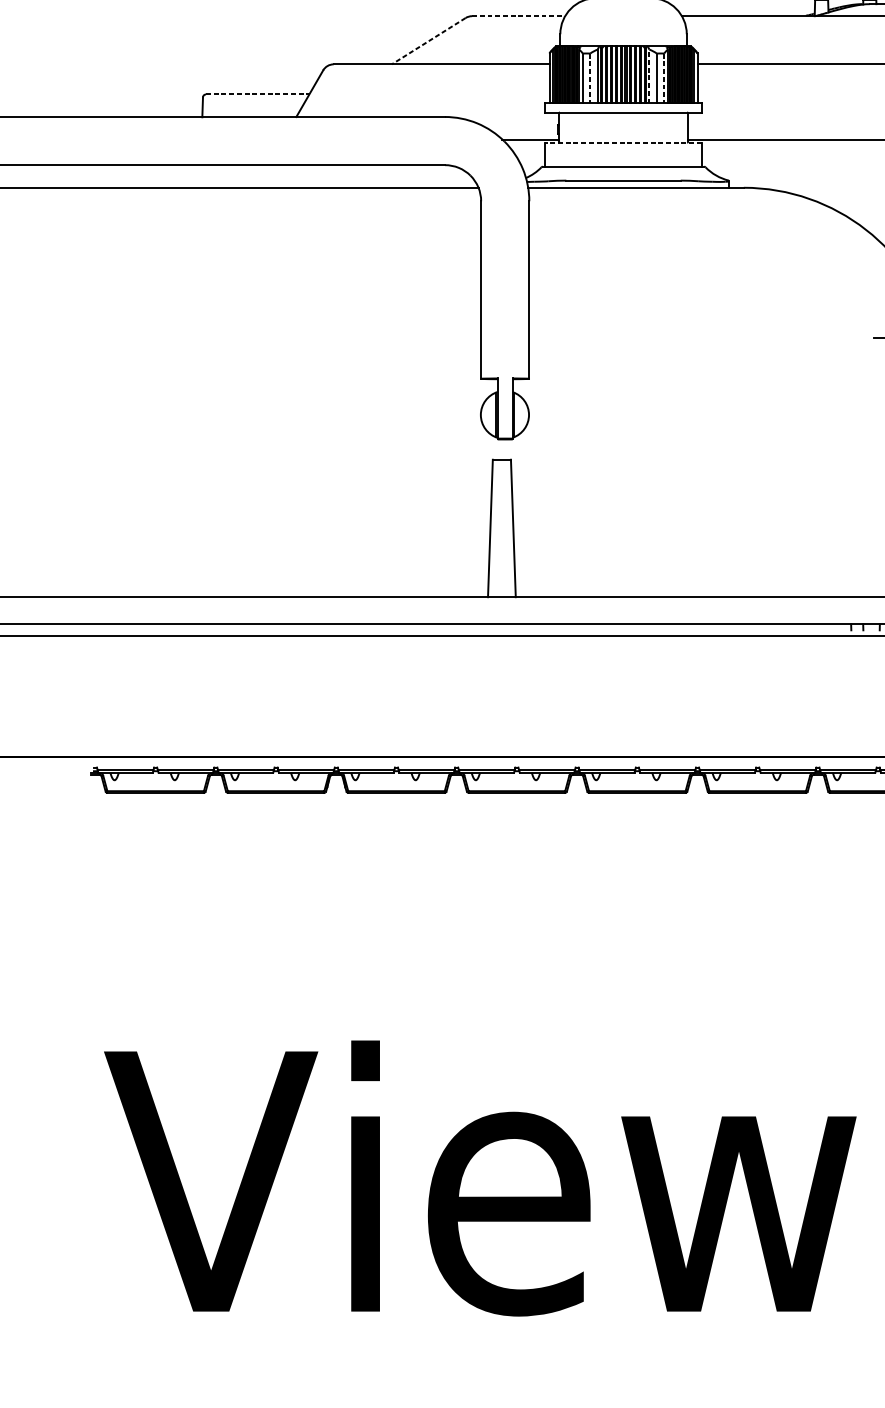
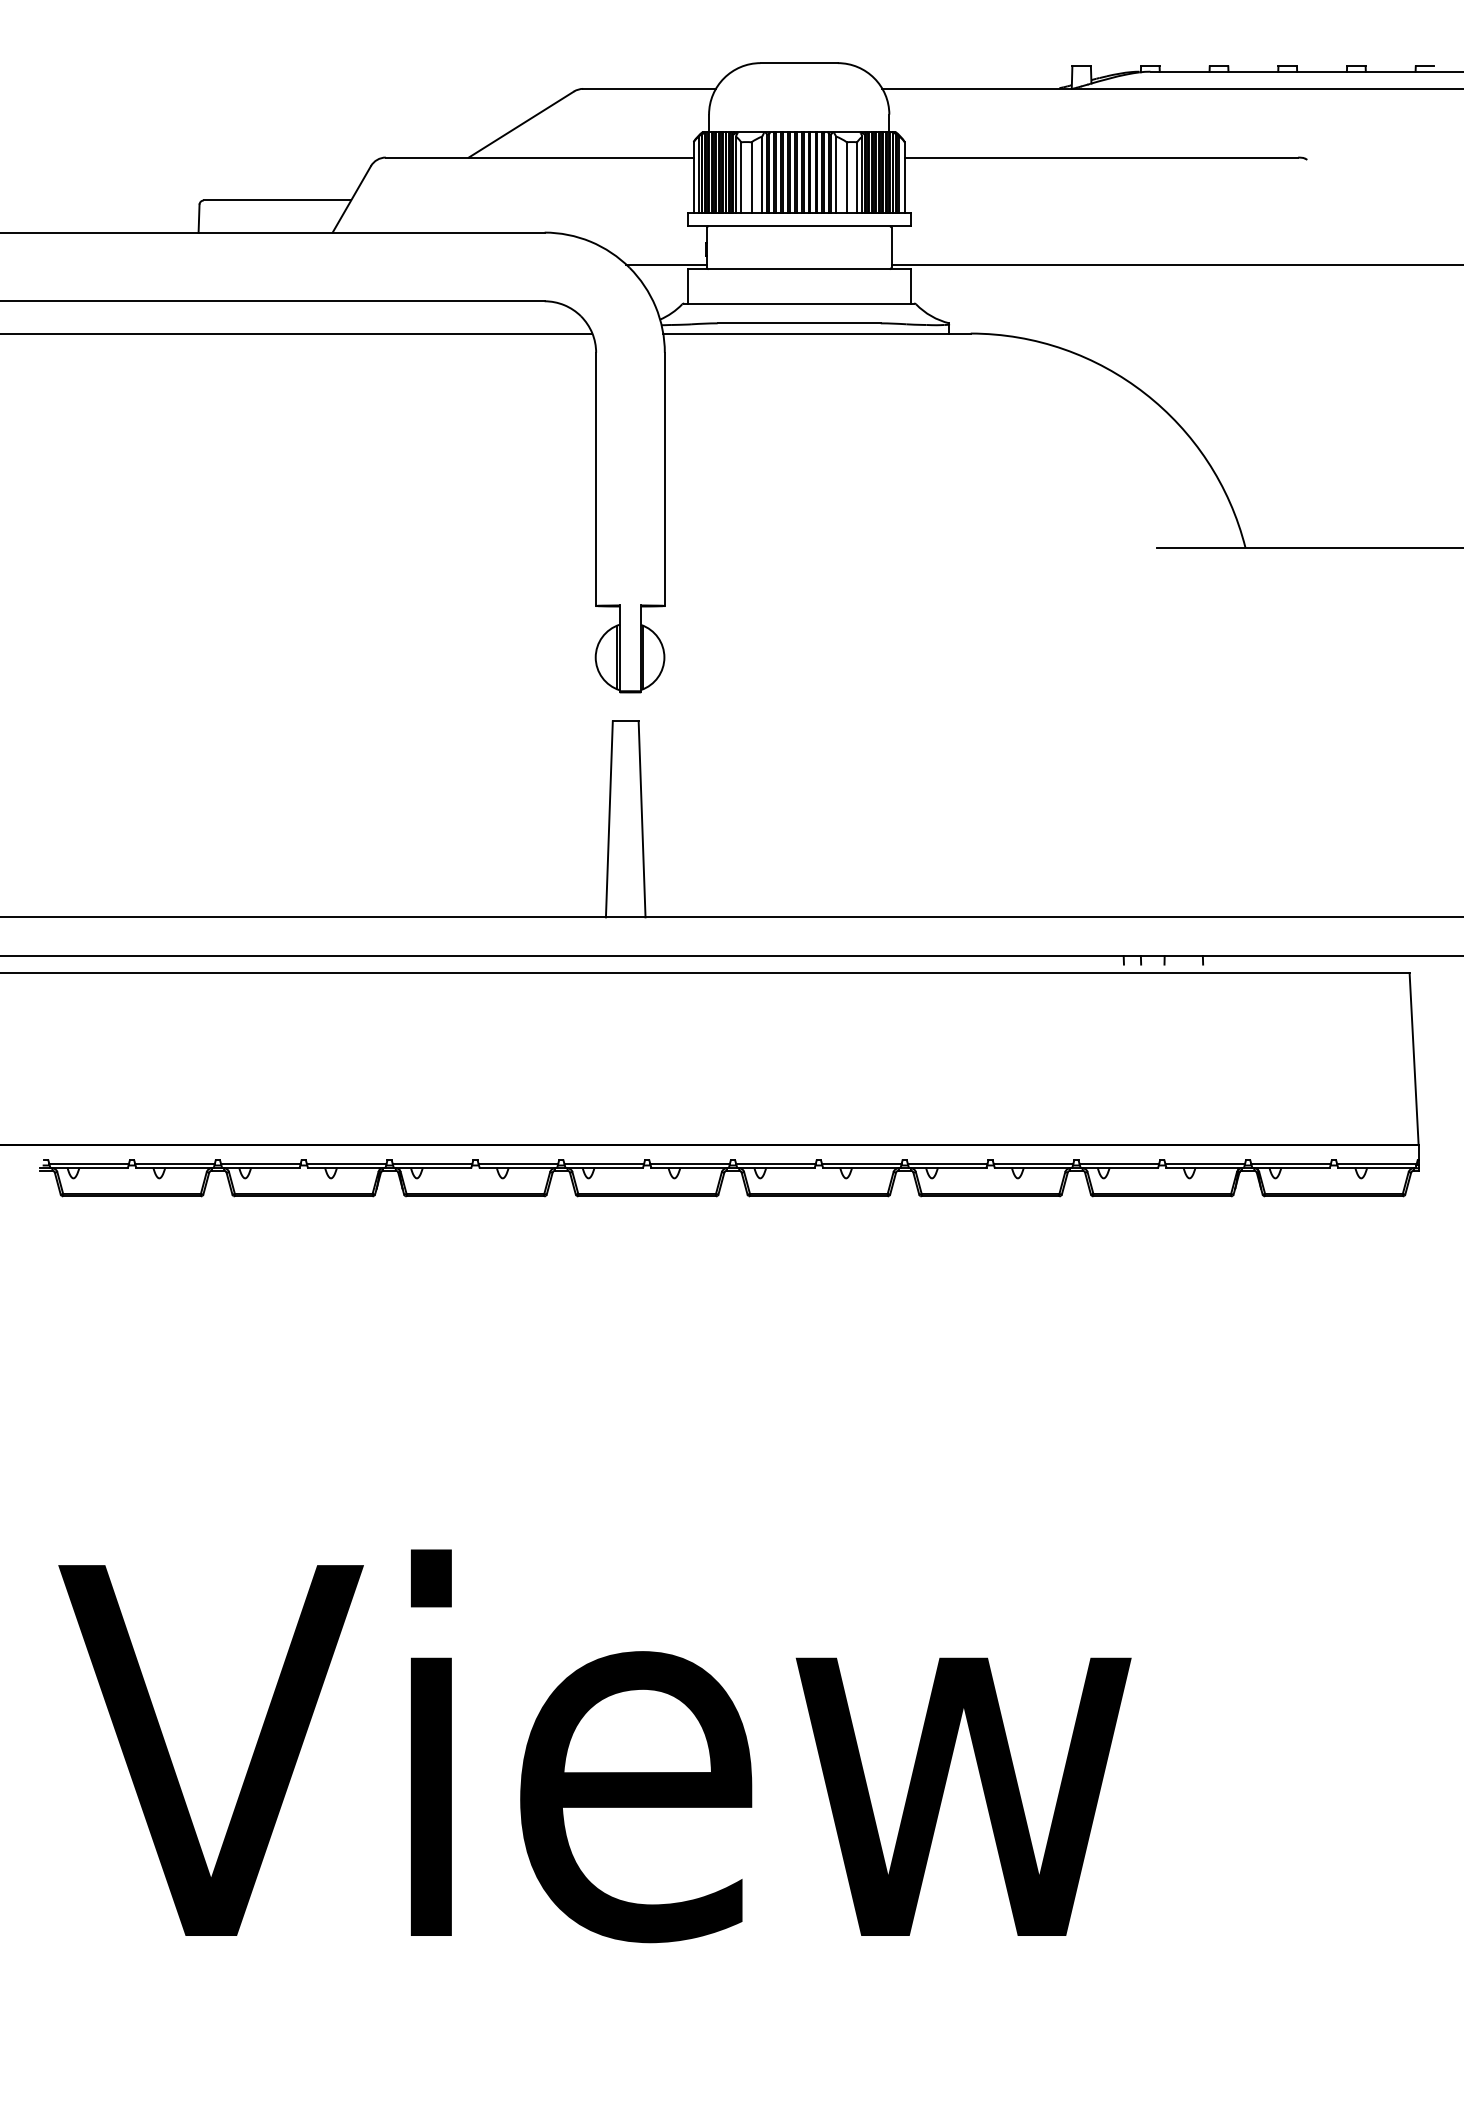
line: (519, 15) -> (650, 88), dashed -> solid
line: (428, 41) -> (521, 124), dashed -> solid
line: (649, 76) -> (836, 174), dashed -> solid
line: (590, 78) -> (751, 177), dashed -> solid
line: (664, 78) -> (857, 177), dashed -> solid
line: (257, 94) -> (277, 200), dashed -> solid
line: (623, 142) -> (799, 269), dashed -> solid

